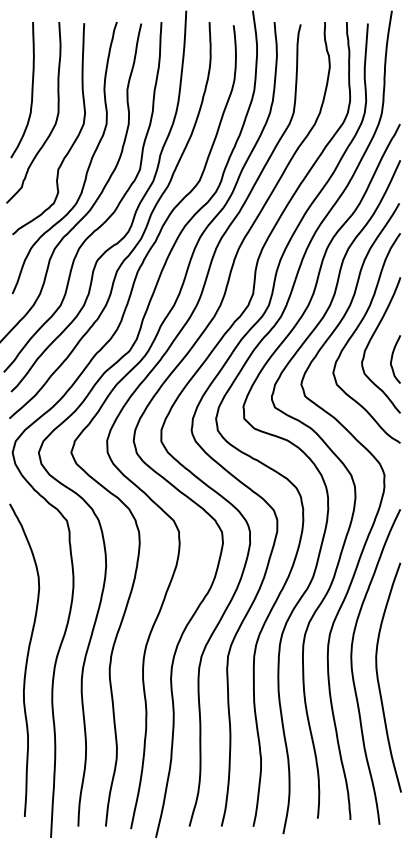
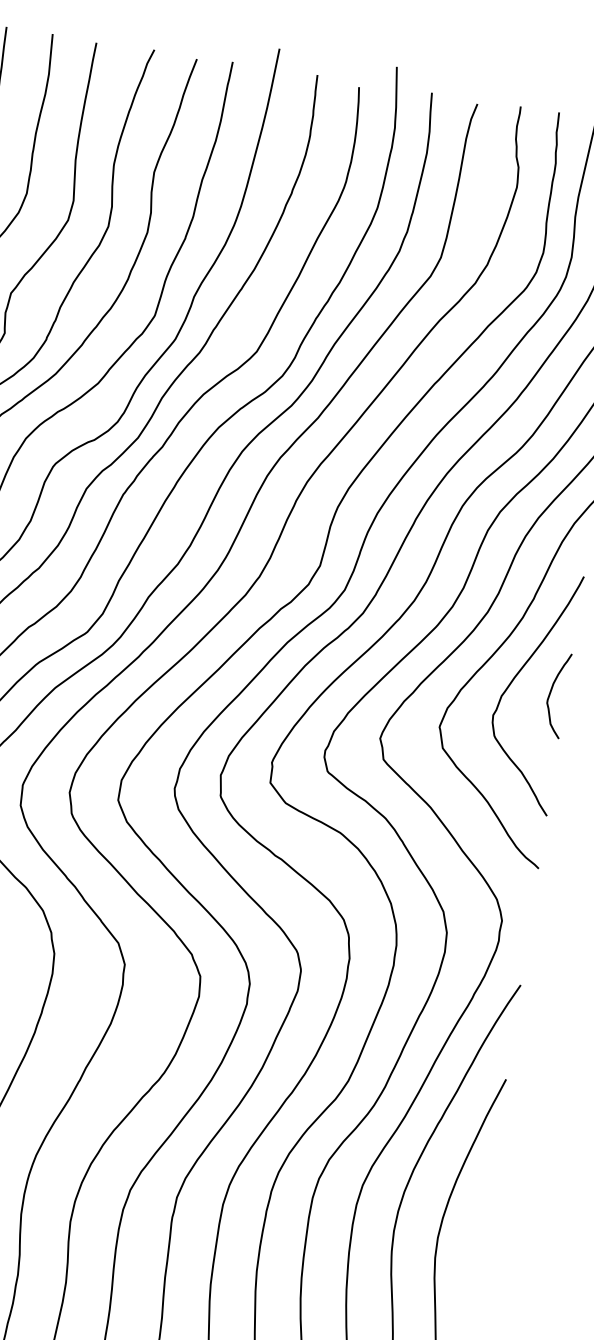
curve: (392, 359) -> (551, 694), moved

